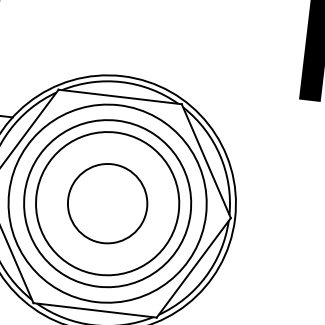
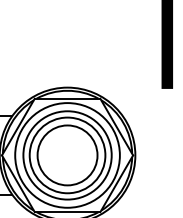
circle: (107, 203) -> (67, 155), size x1.43

